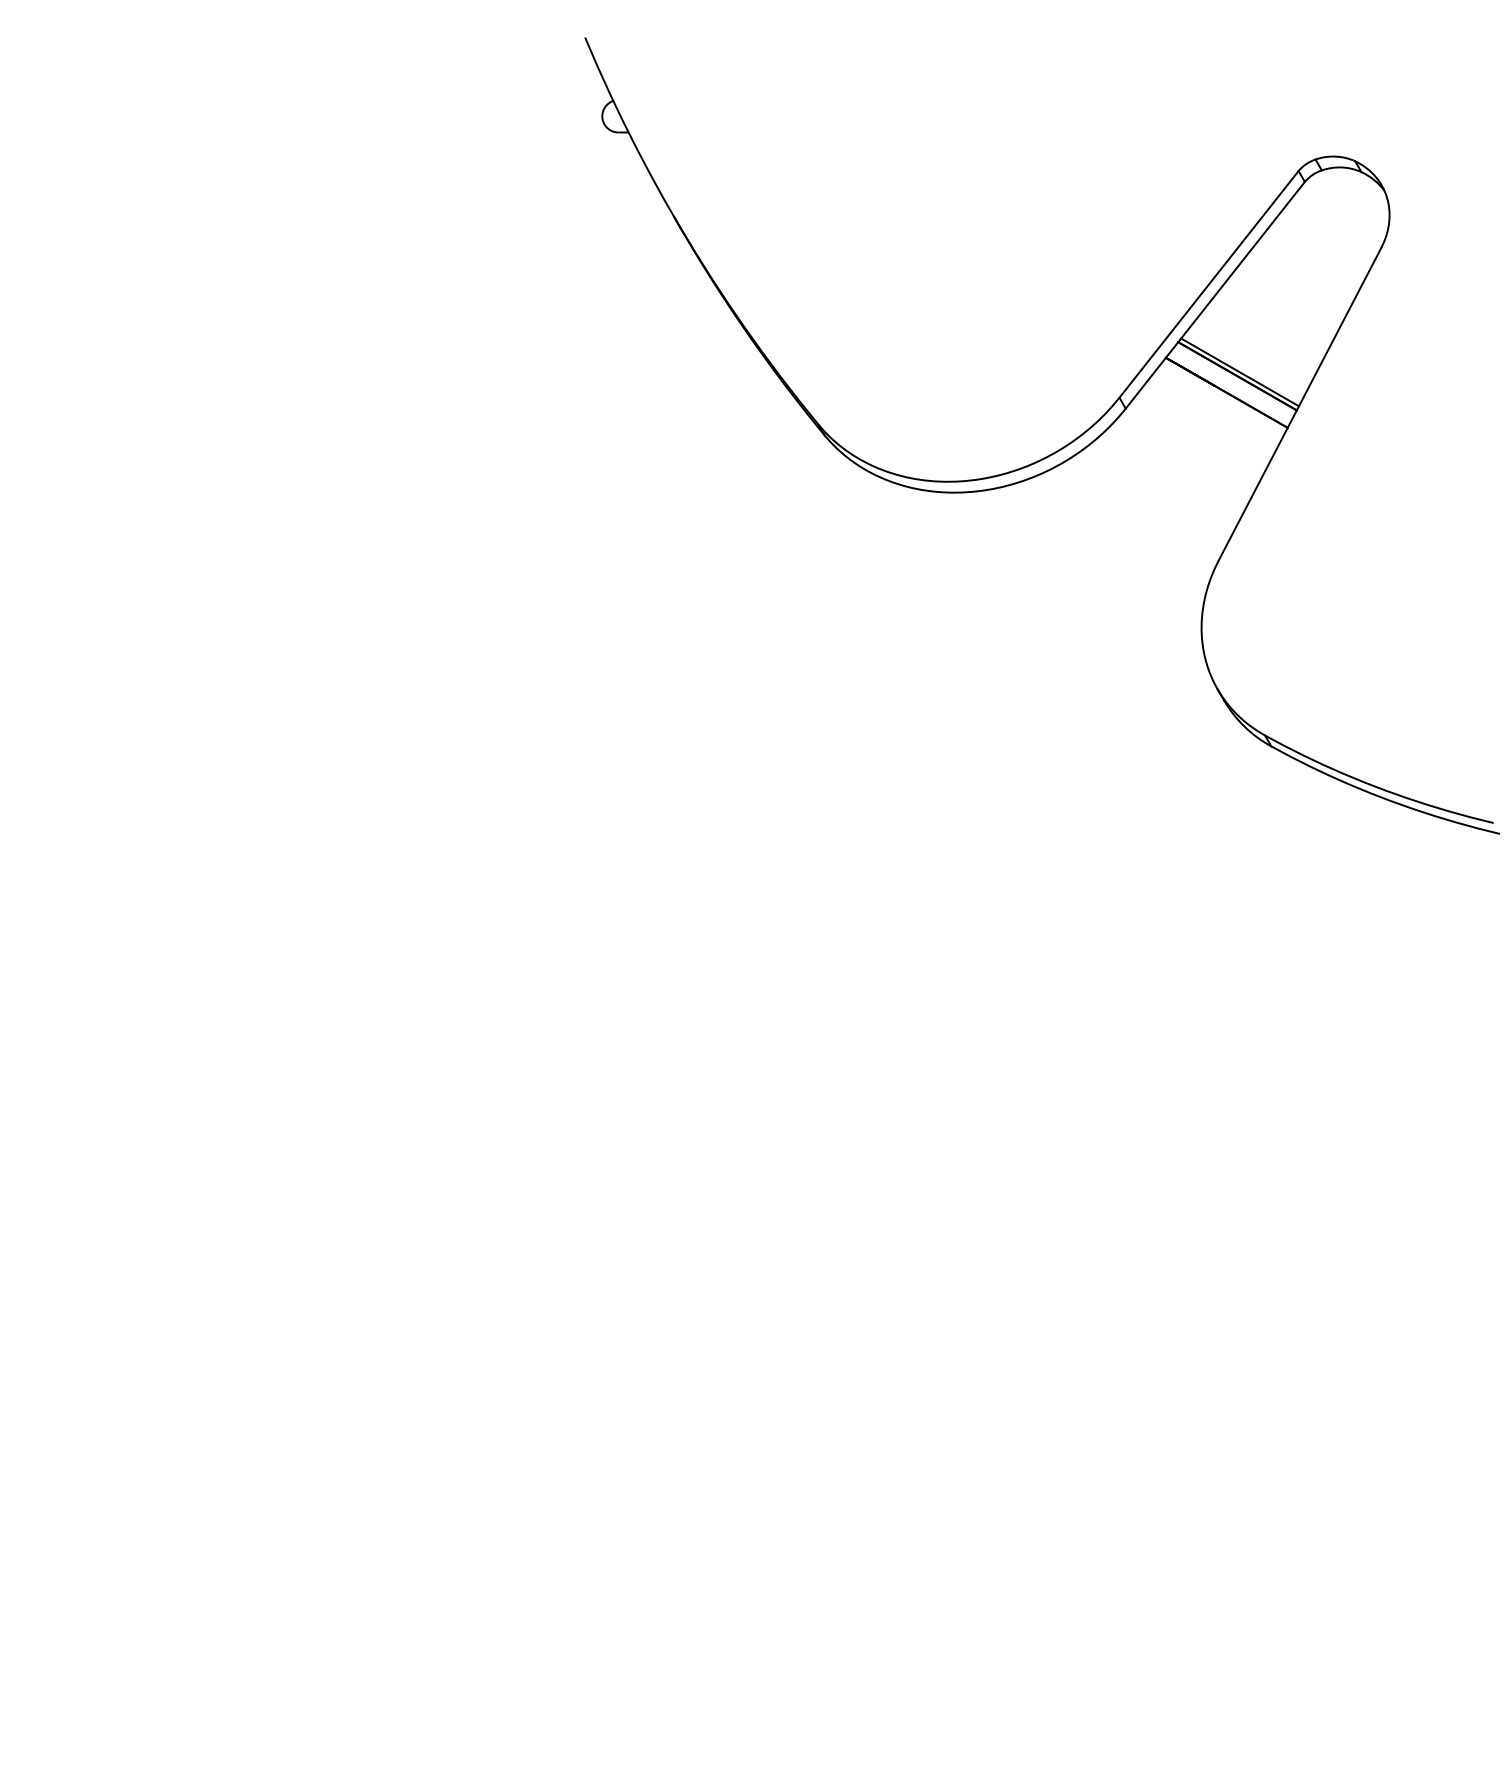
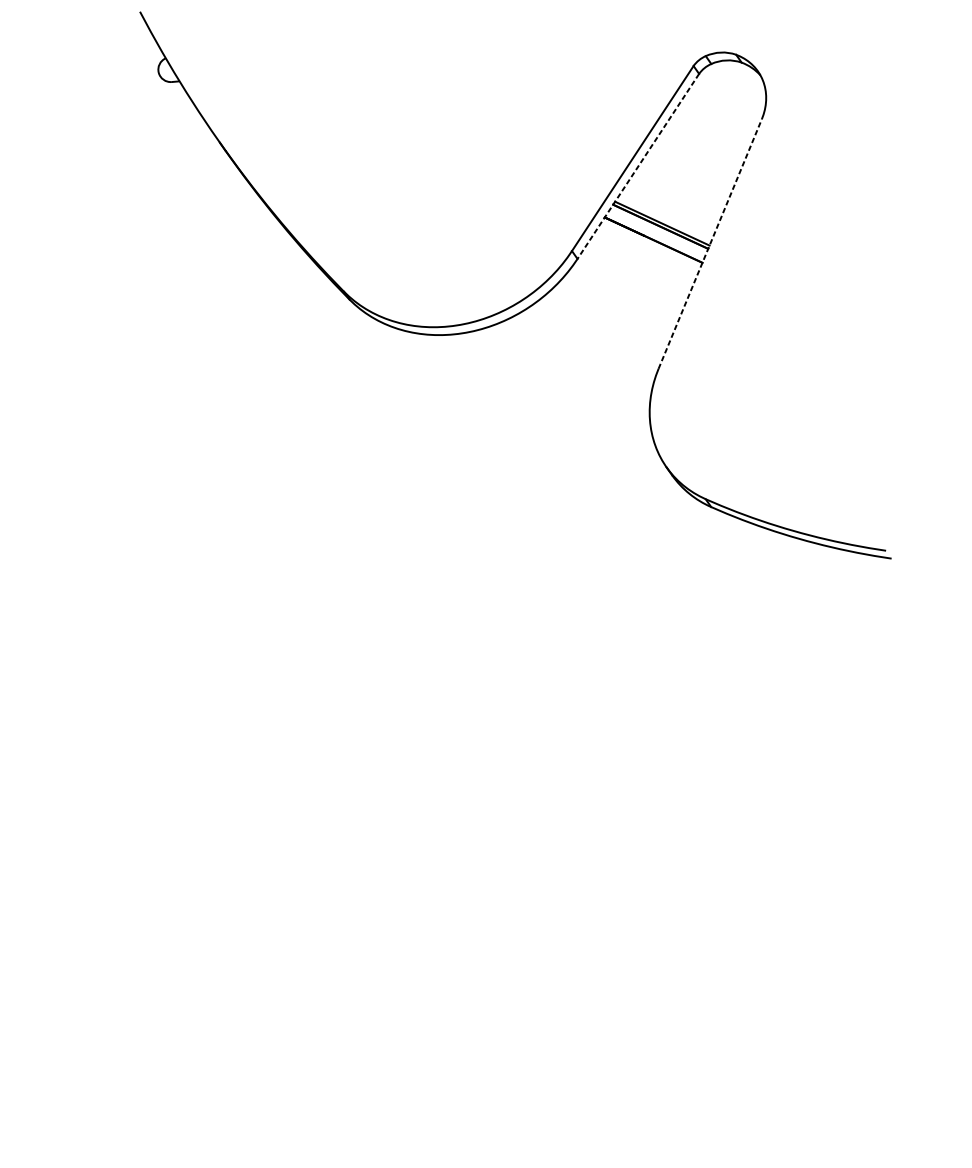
line: (1215, 295) -> (638, 166), solid -> dashed
line: (1300, 403) -> (710, 243), solid -> dashed

